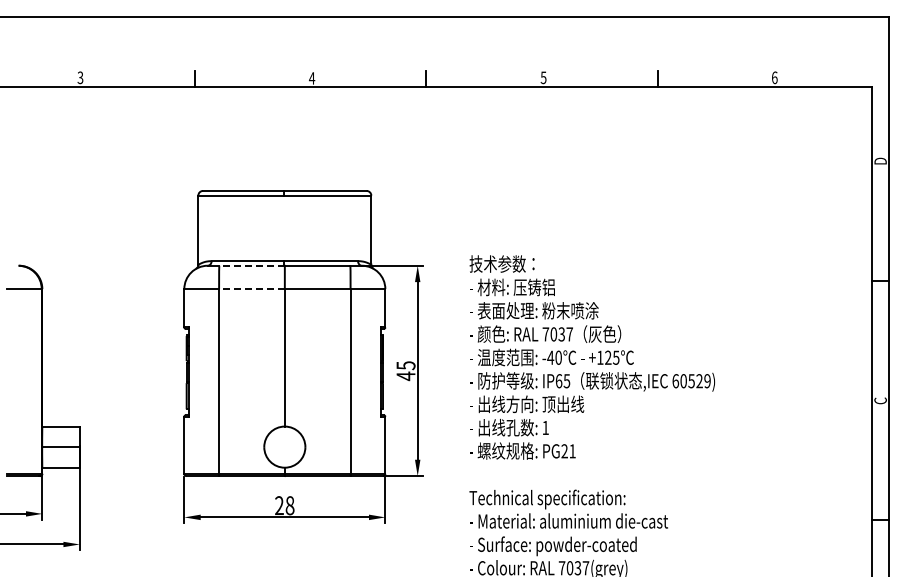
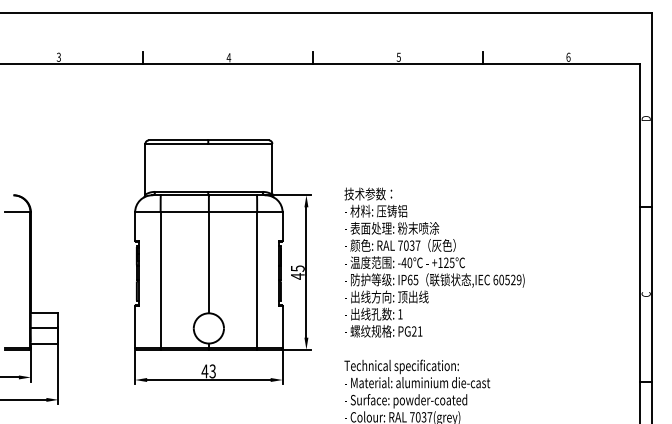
line: (252, 265) -> (185, 195), dashed -> solid
line: (251, 289) -> (184, 212), dashed -> solid
text: (284, 505) -> (208, 371), 28 -> 43

